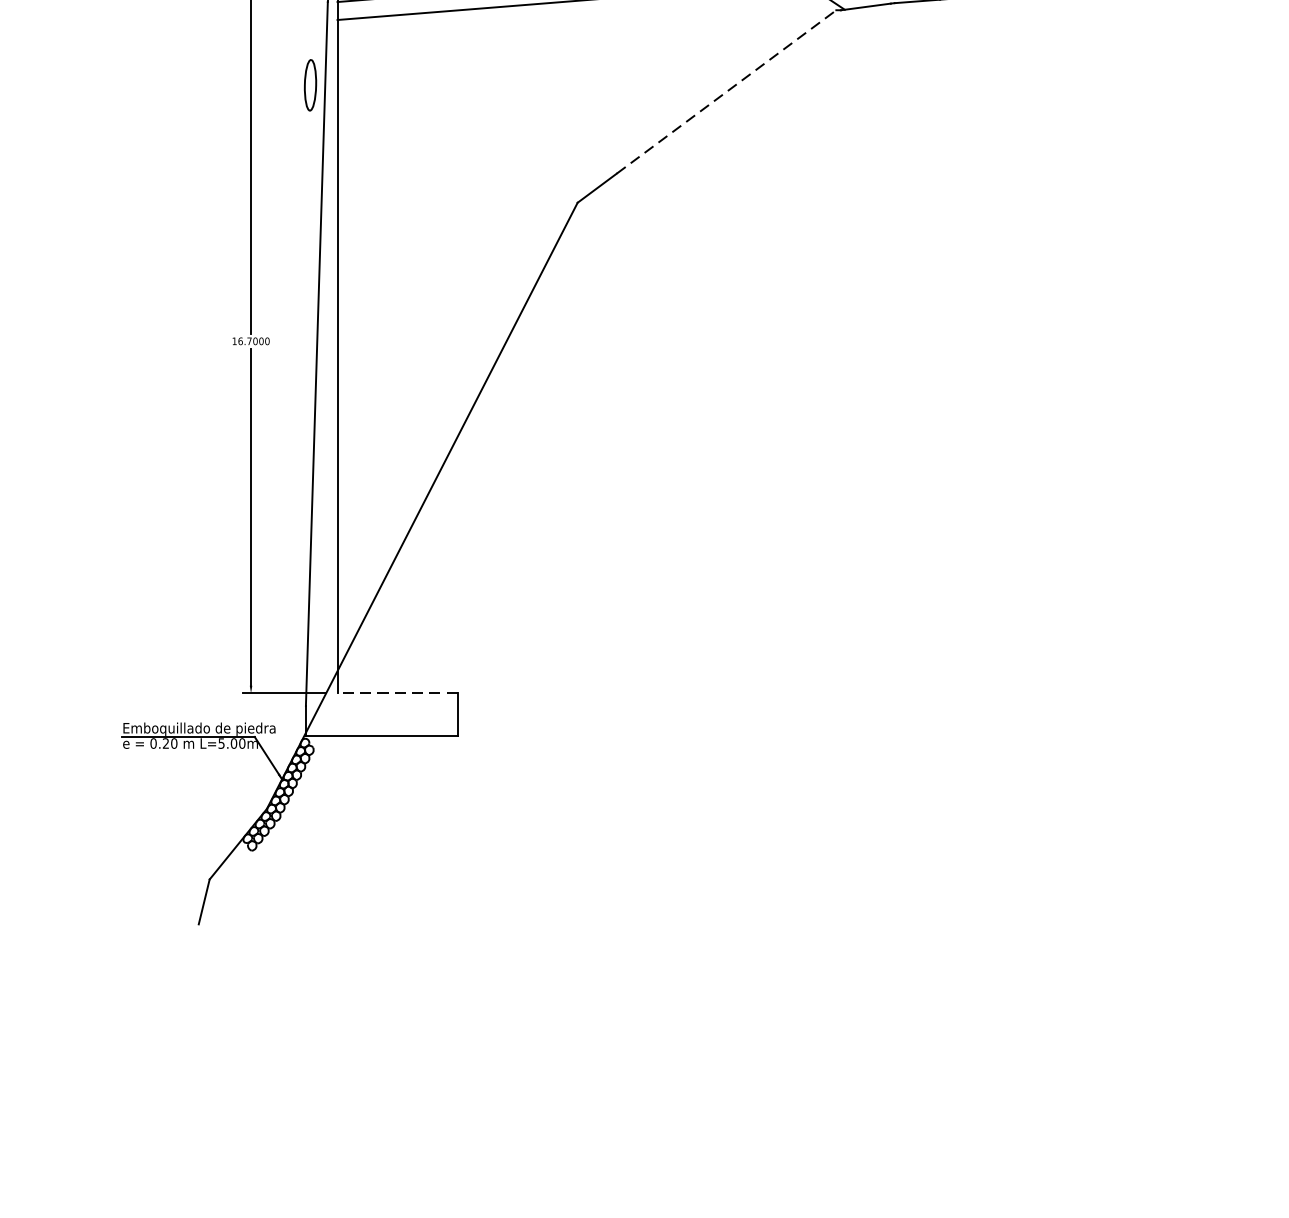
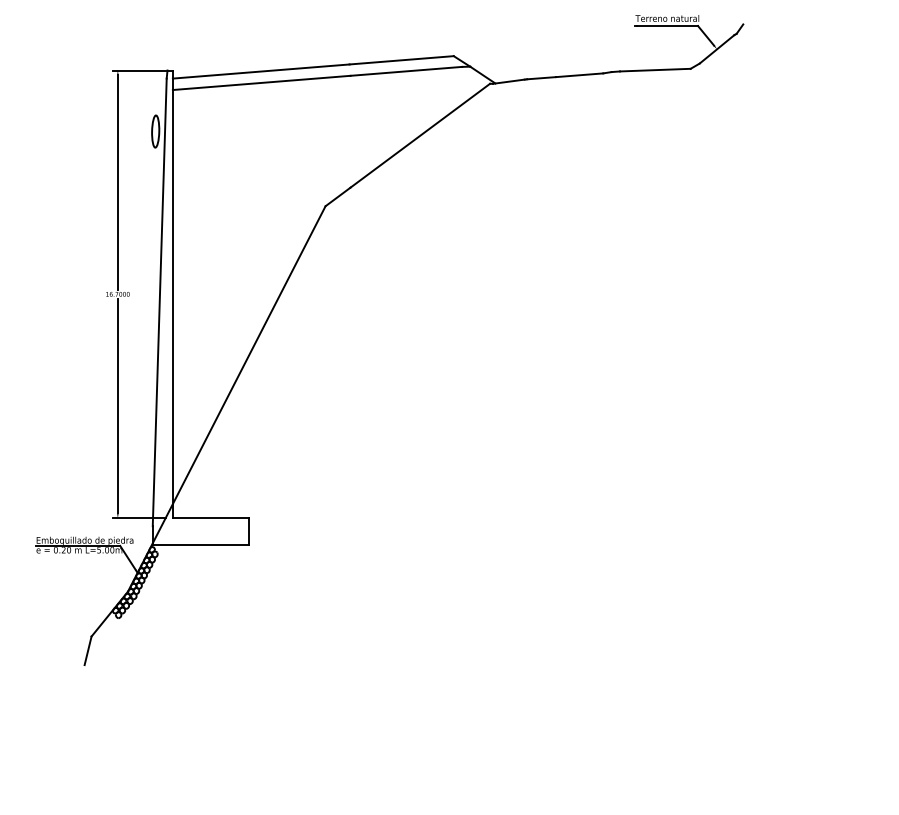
line: (726, 91) -> (420, 135), dashed -> solid
line: (396, 693) -> (210, 518), dashed -> solid

